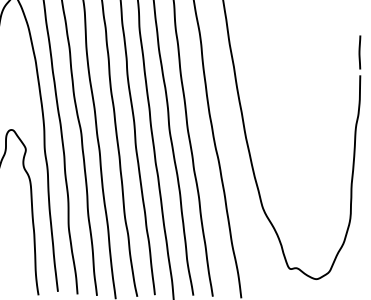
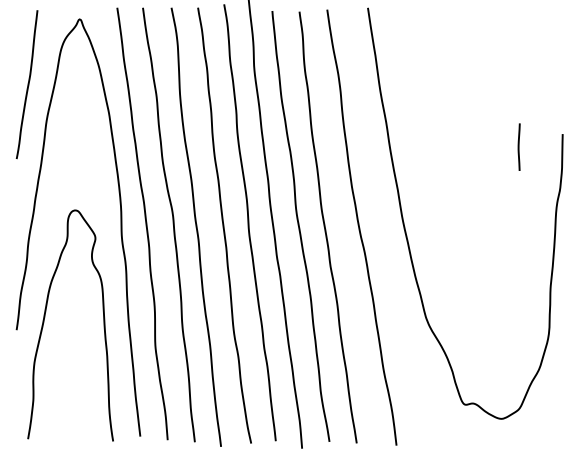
line: (359, 52) -> (518, 146), moved

